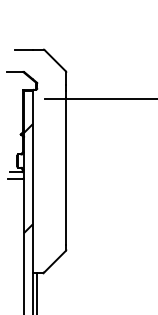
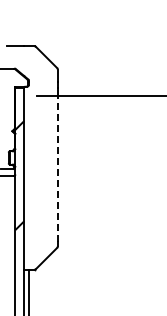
line: (66, 171) -> (57, 168), solid -> dashed

